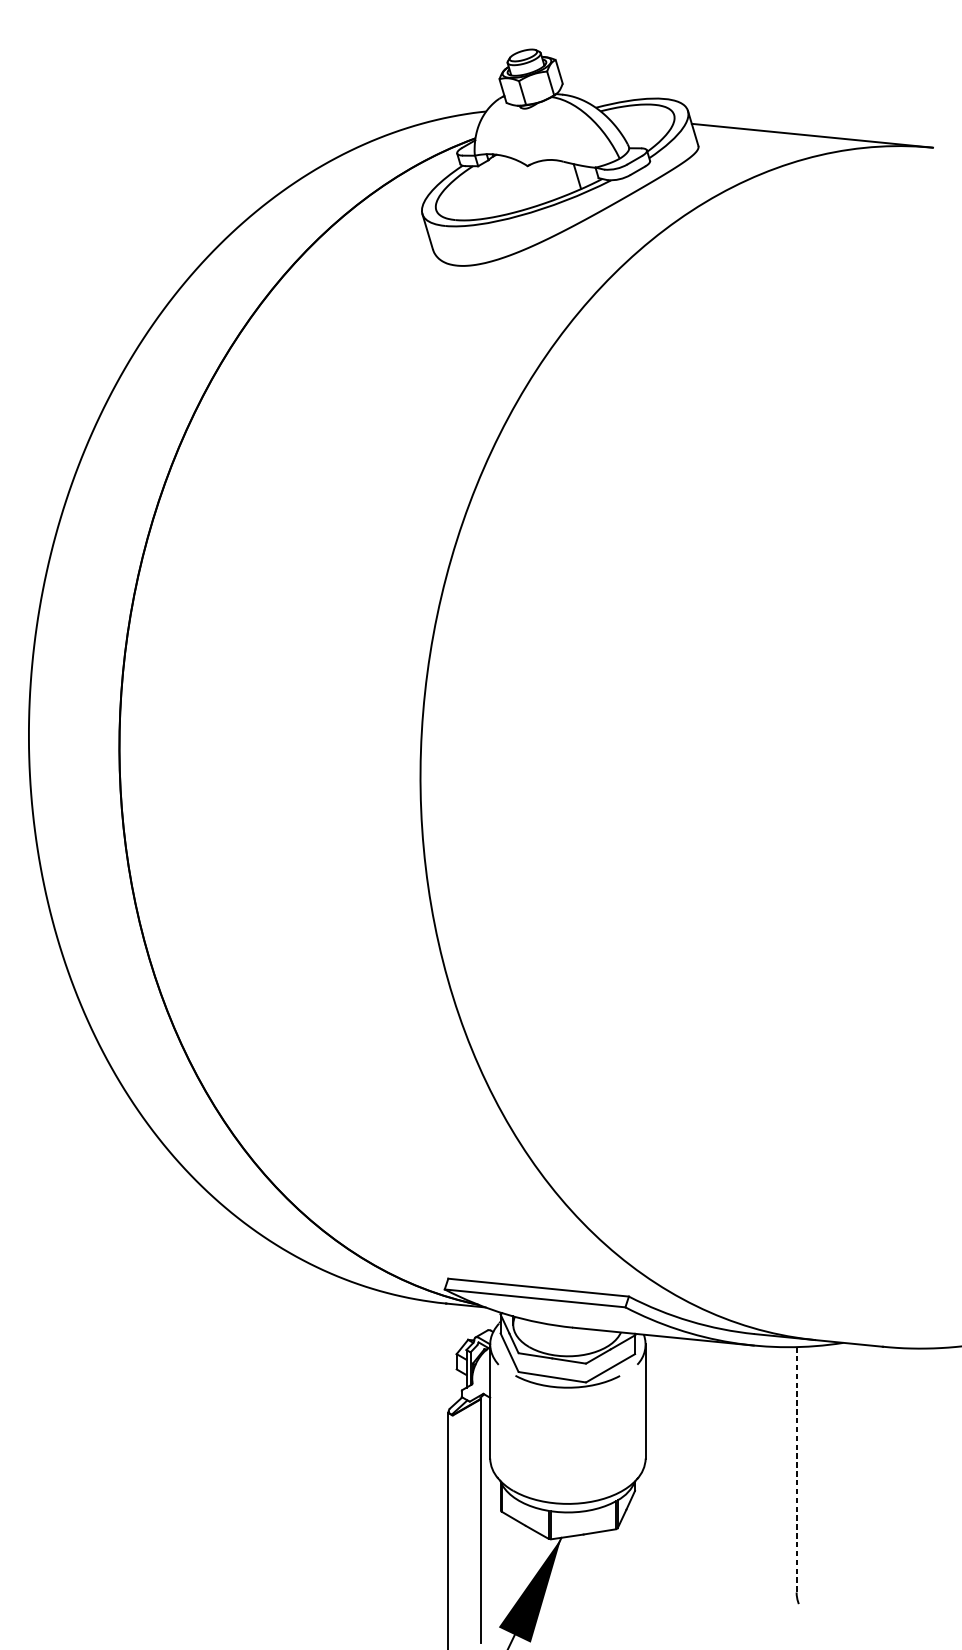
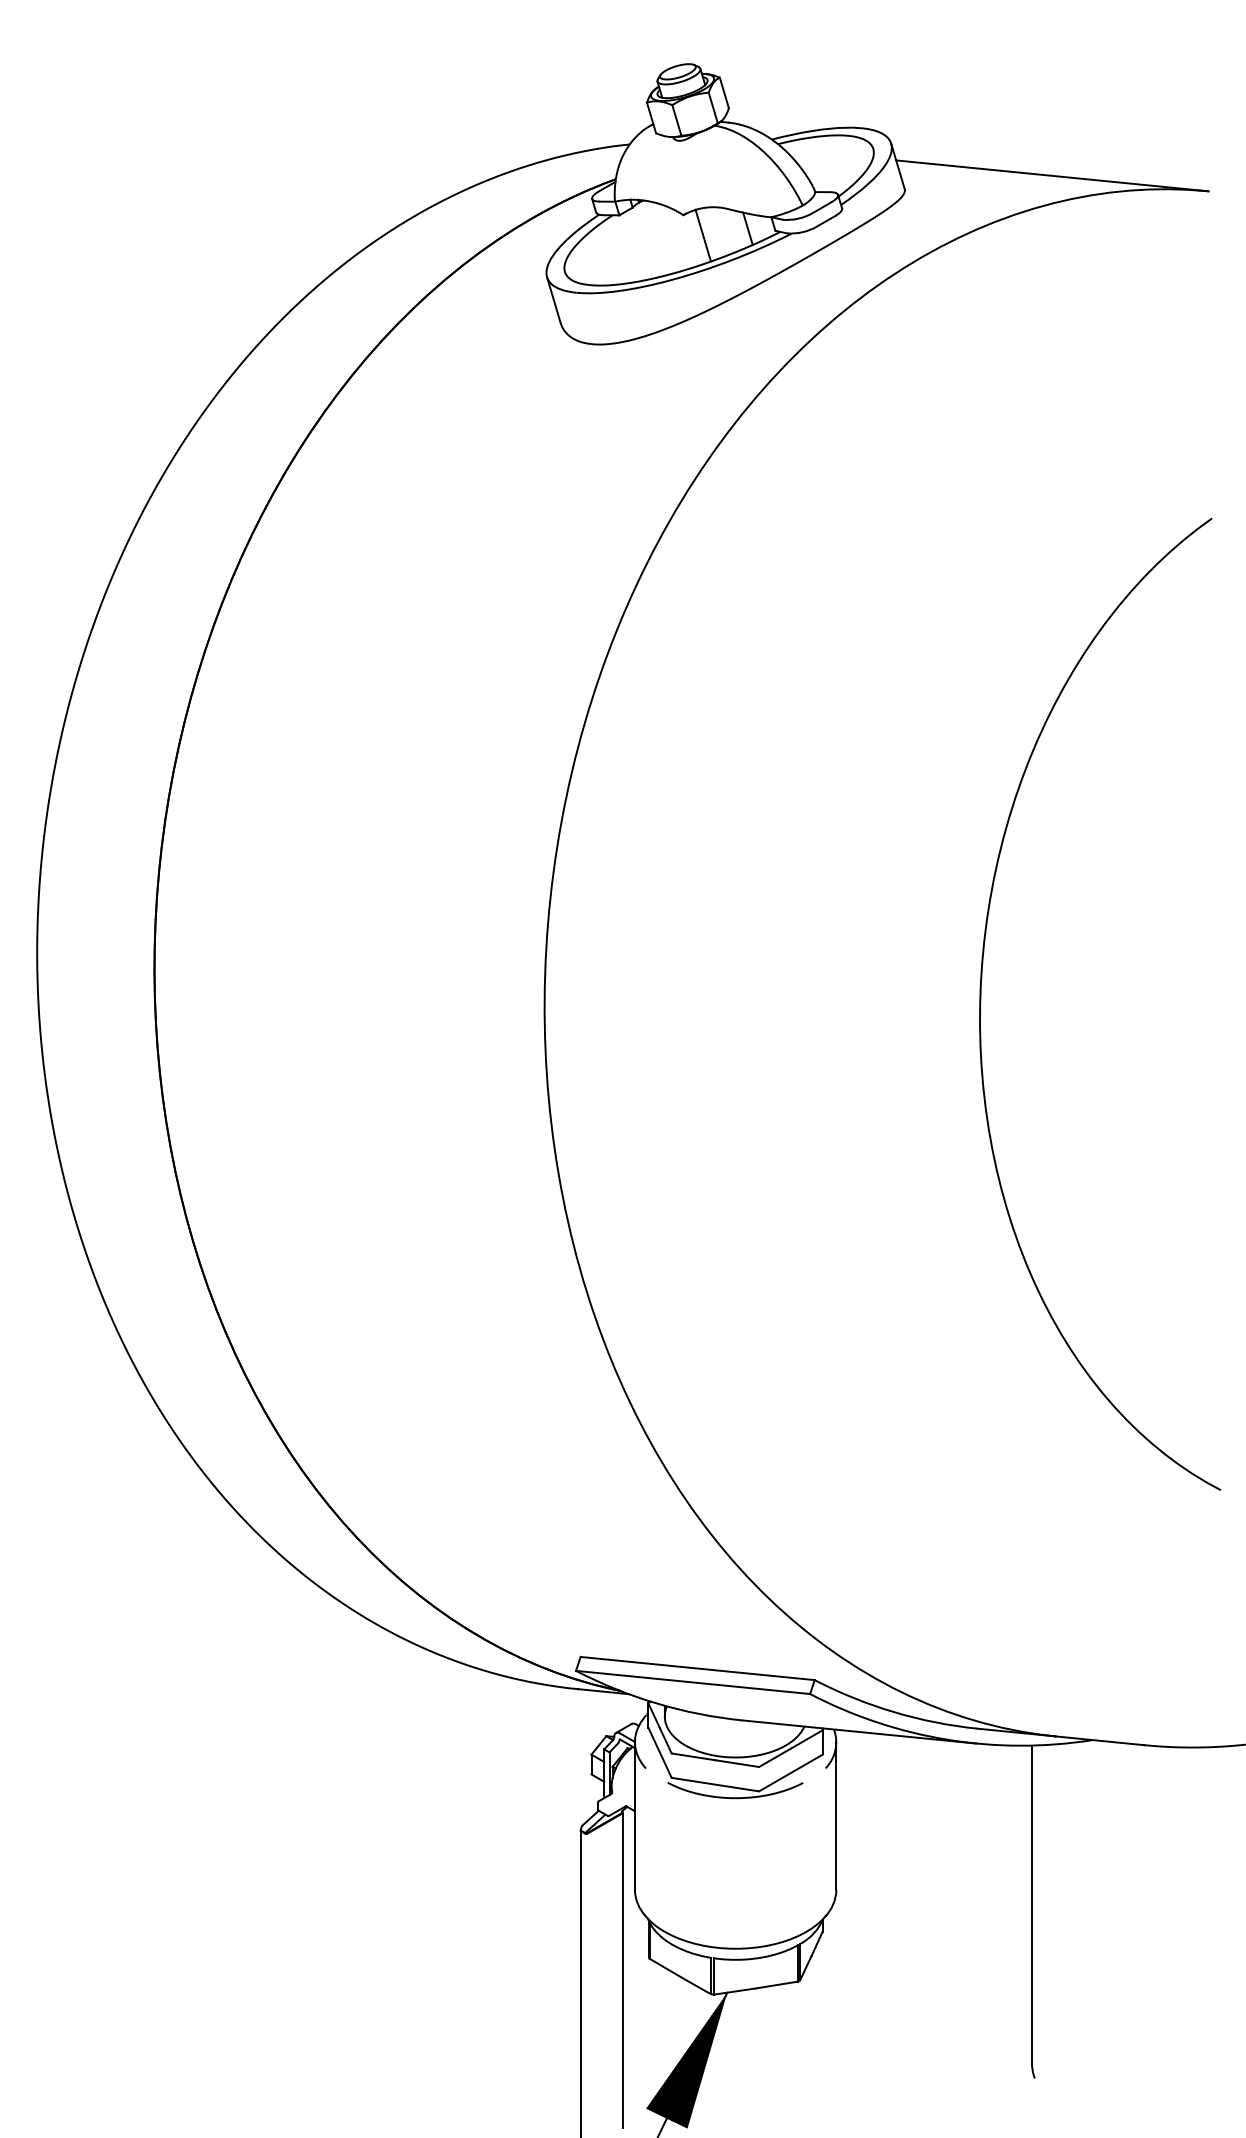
line: (542, 181) -> (702, 235), added
curve: (757, 774) -> (981, 1003), added
line: (796, 1469) -> (1031, 1904), dashed -> solid

